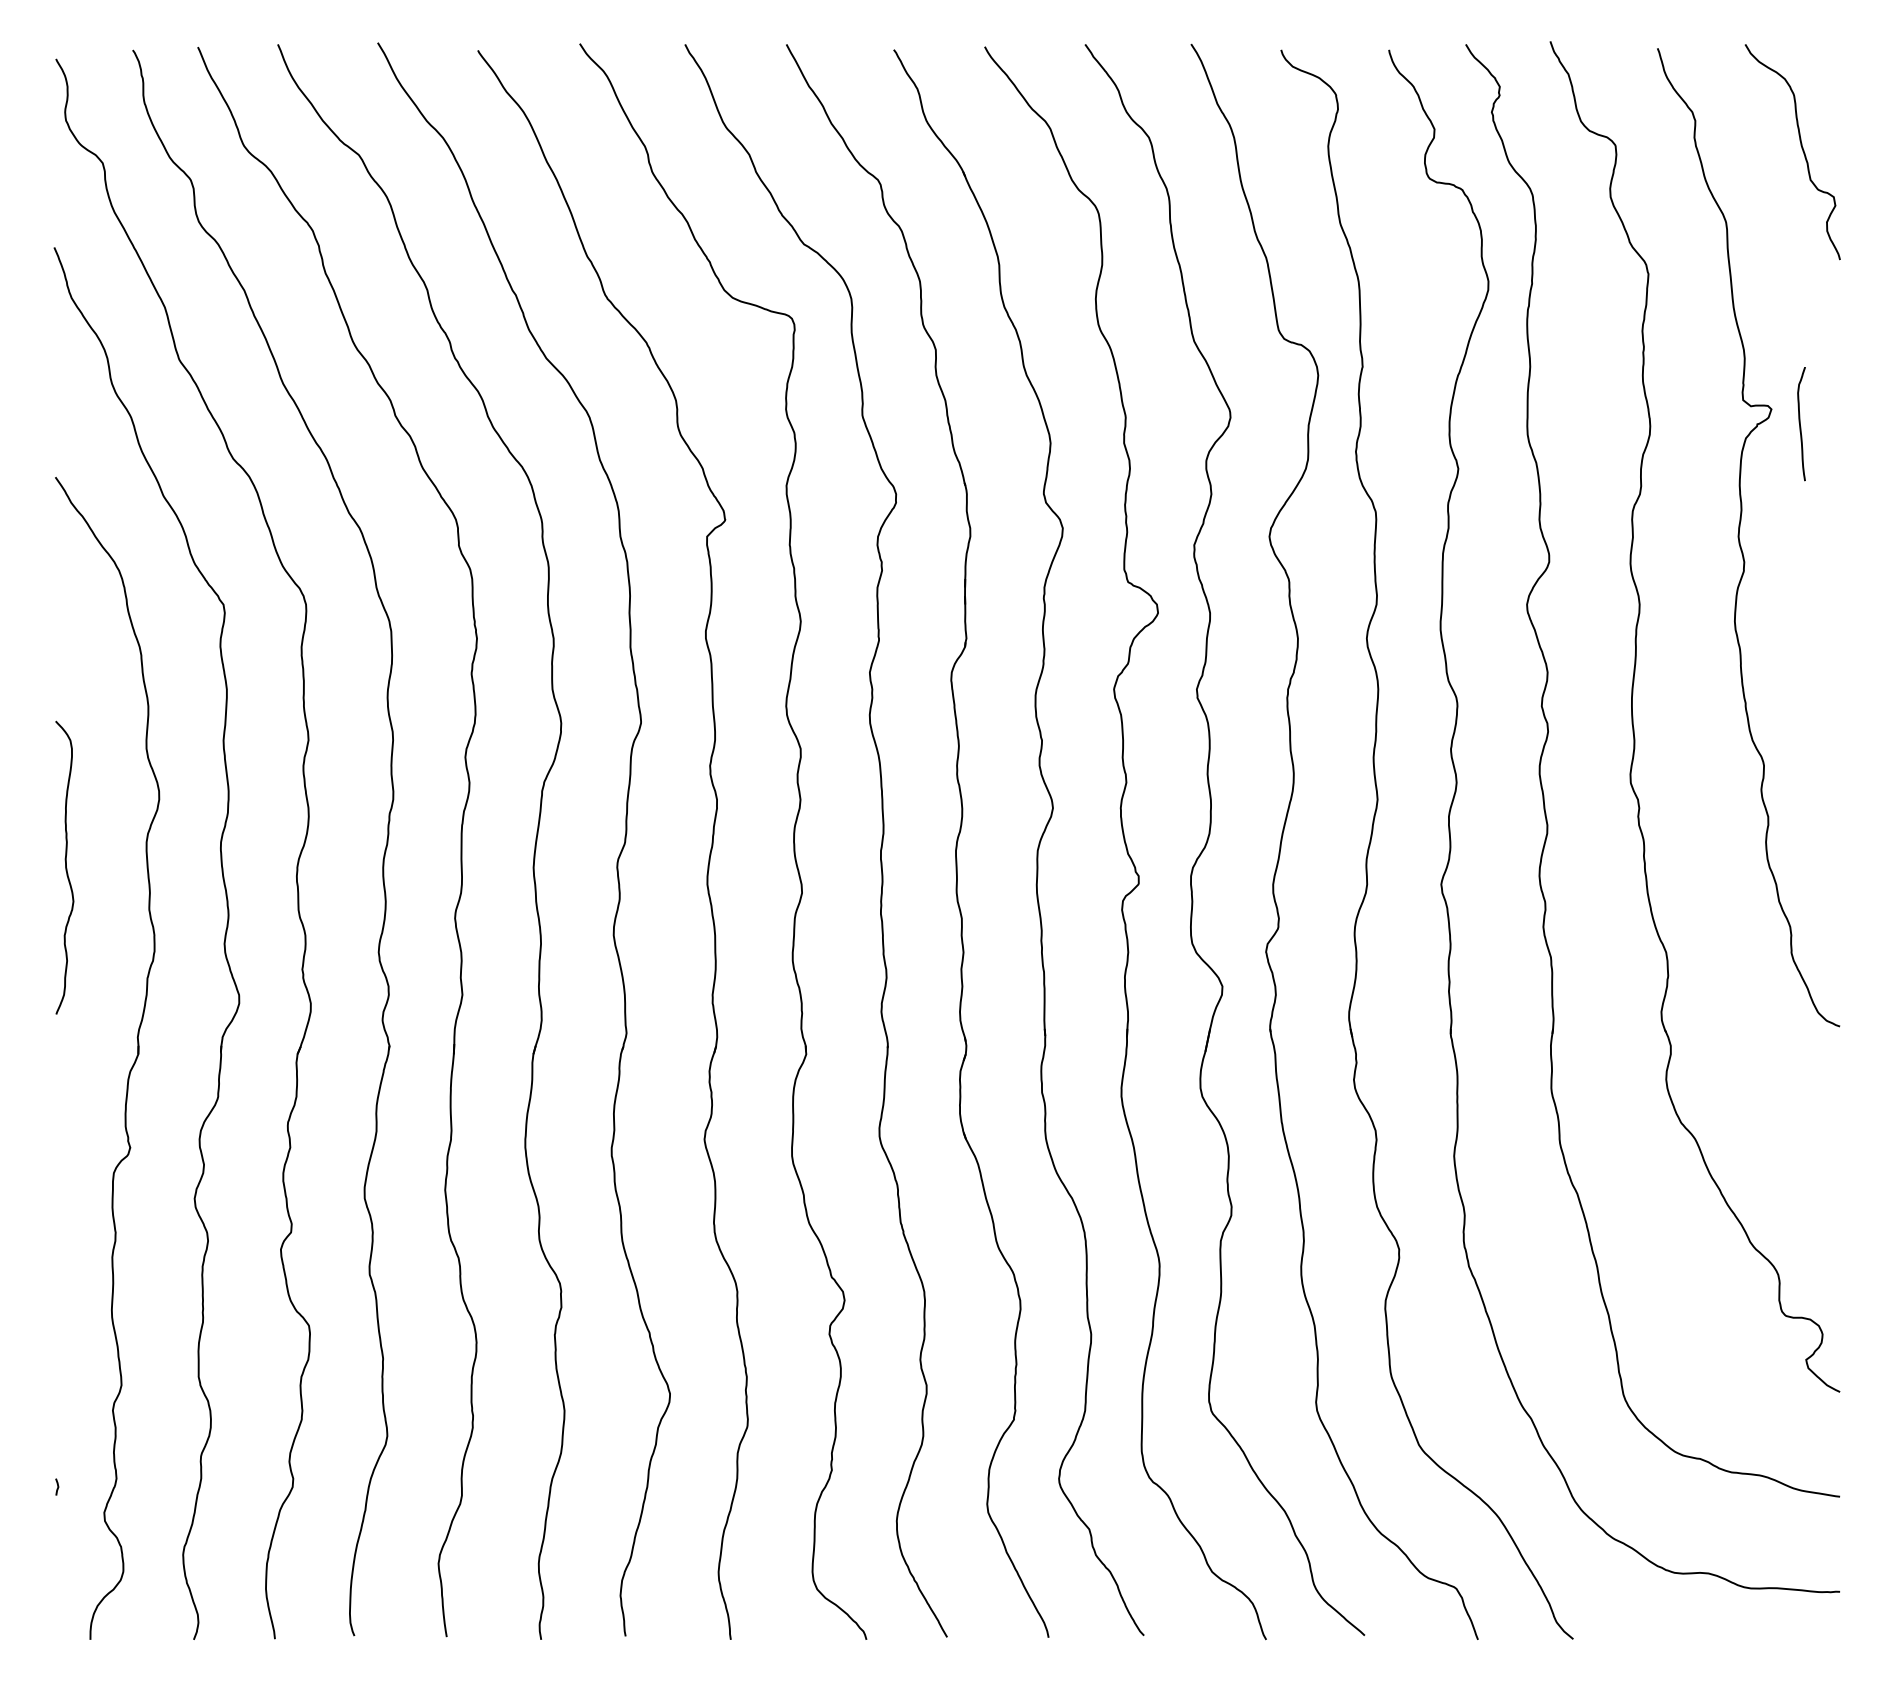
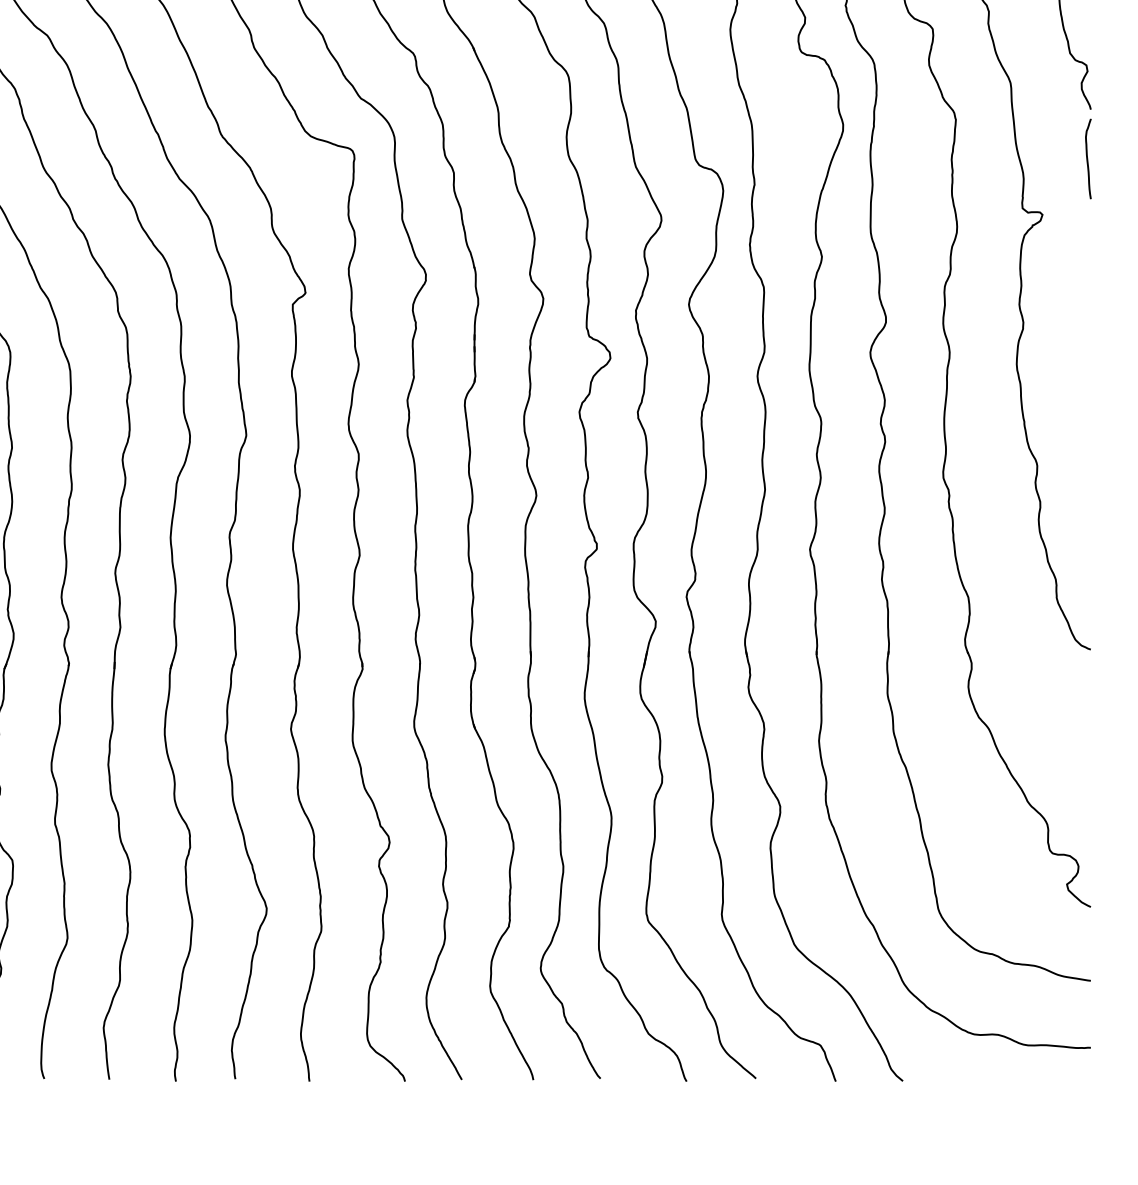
curve: (1800, 424) -> (1087, 159), moved

